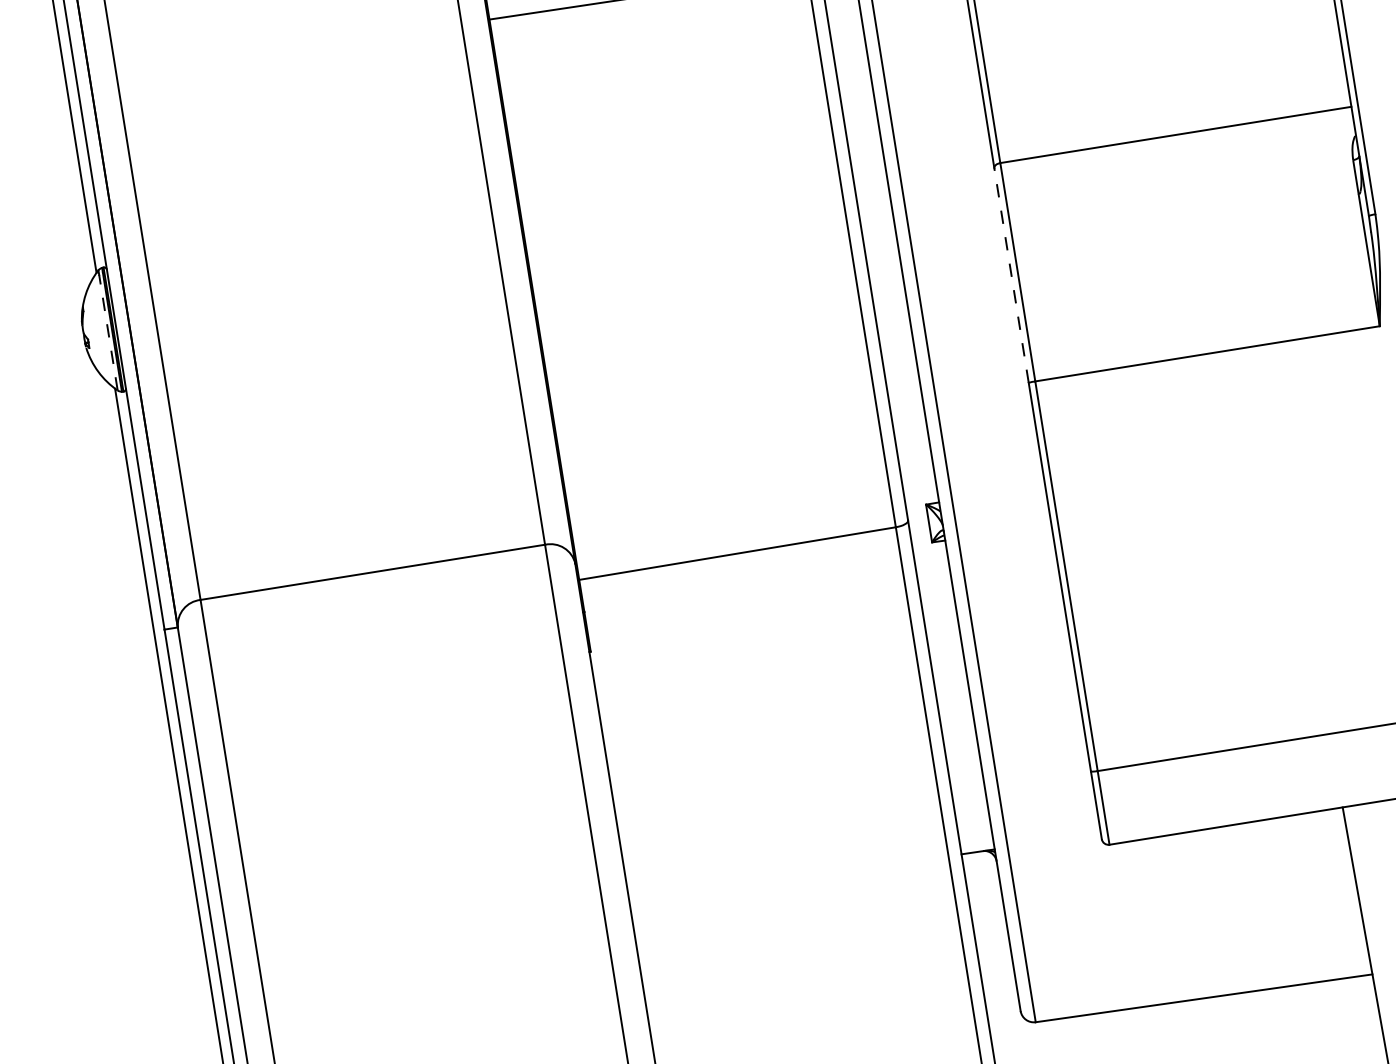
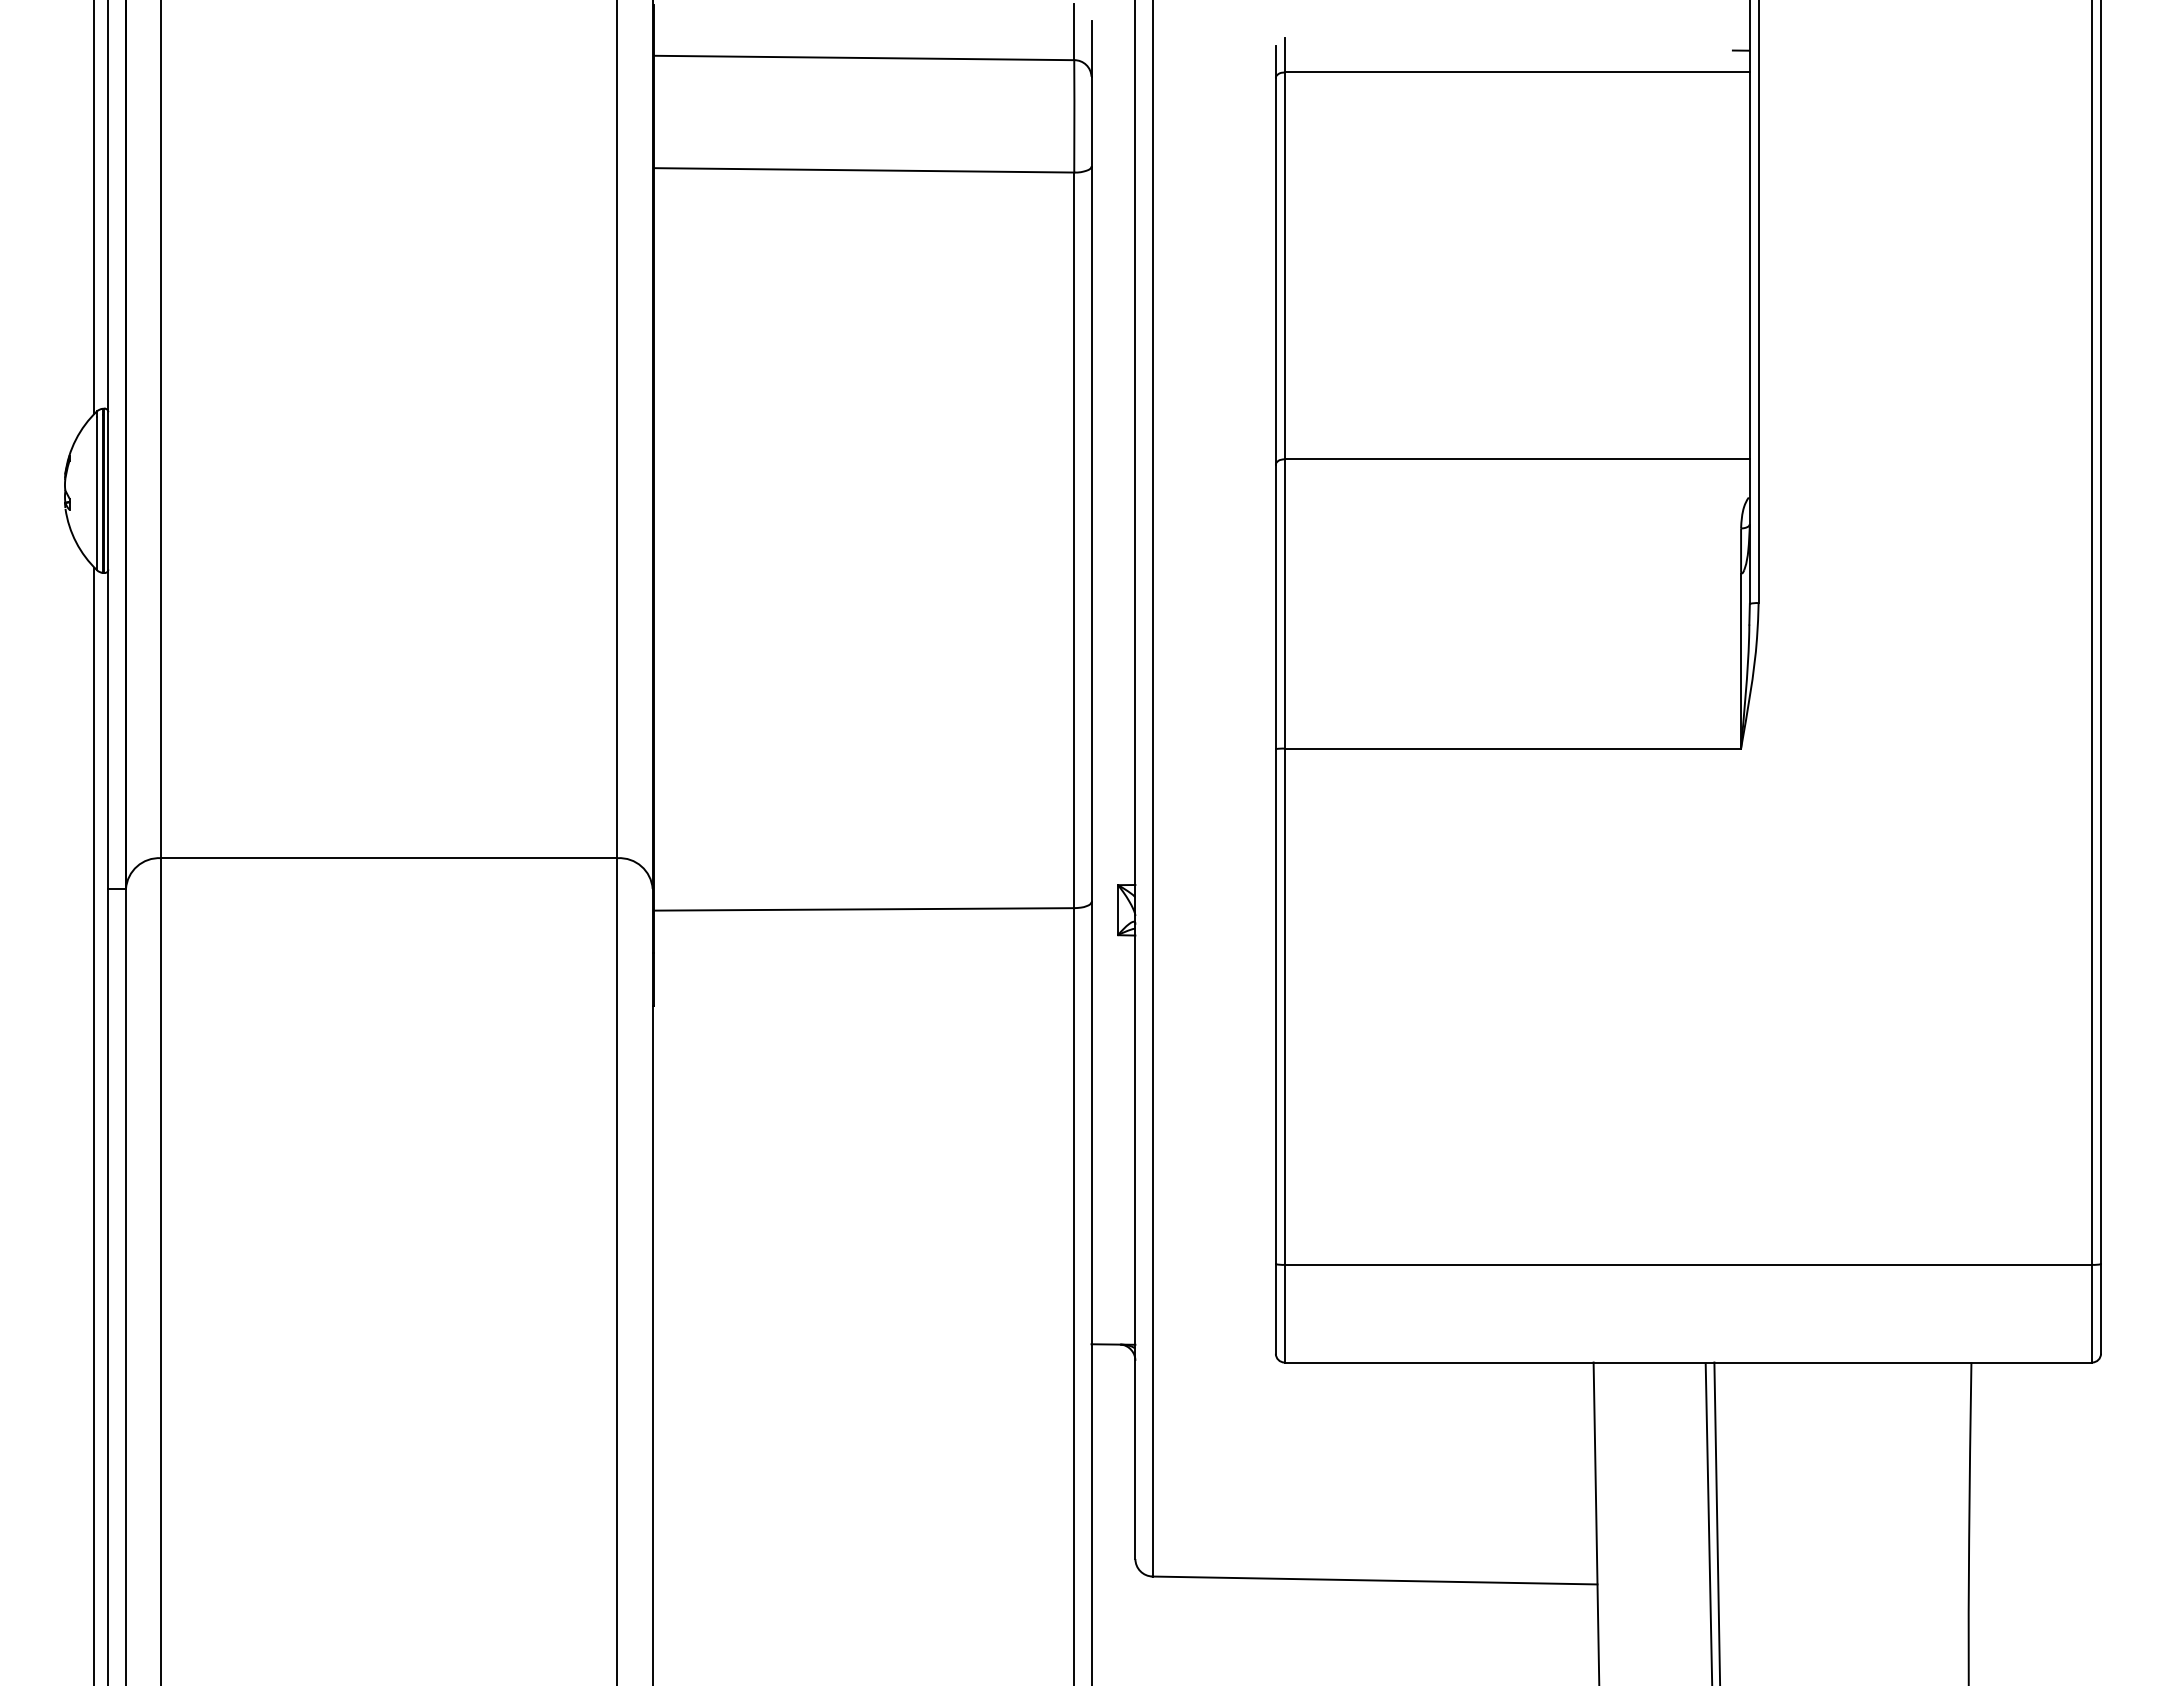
line: (1011, 275) -> (1275, 606), dashed -> solid
line: (108, 332) -> (97, 493), dashed -> solid

